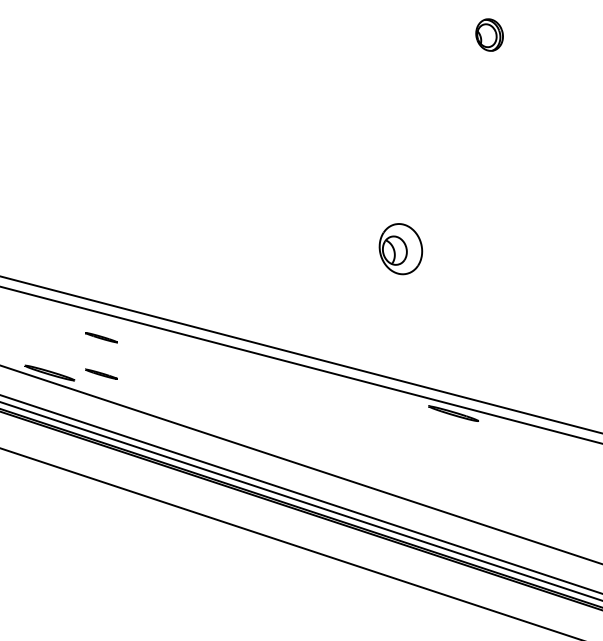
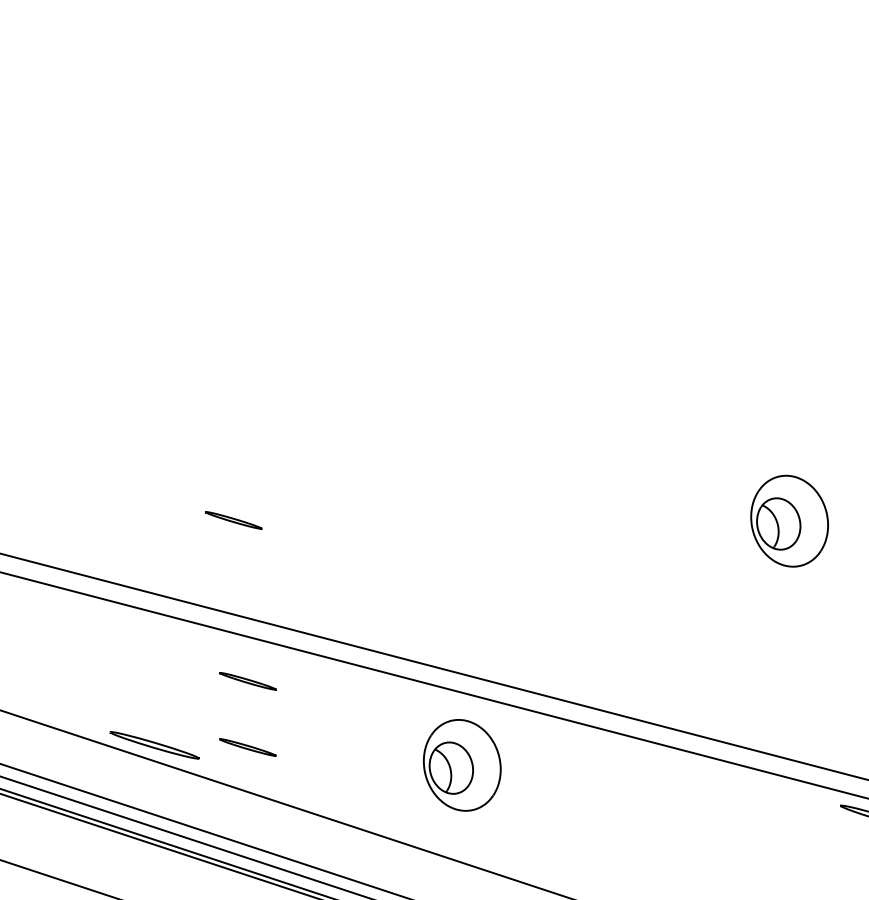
line: (93, 248) -> (233, 520), added
part: (219, 384) -> (461, 766), added

